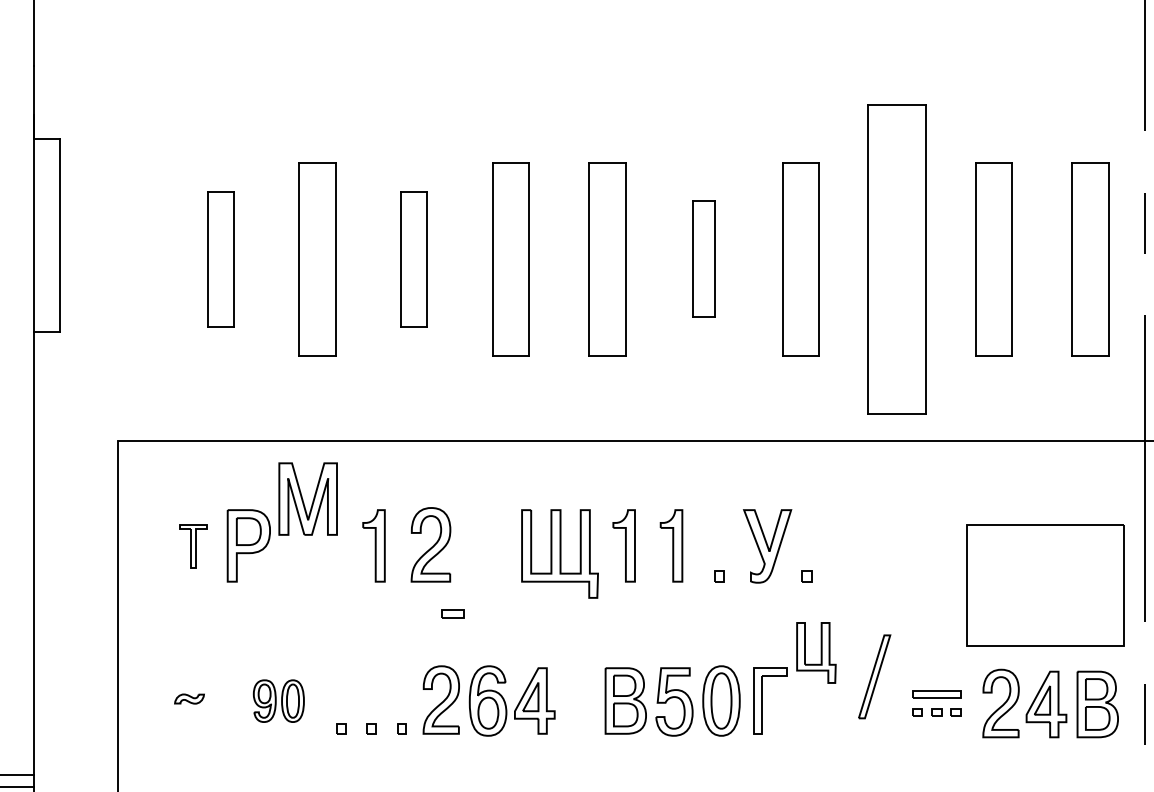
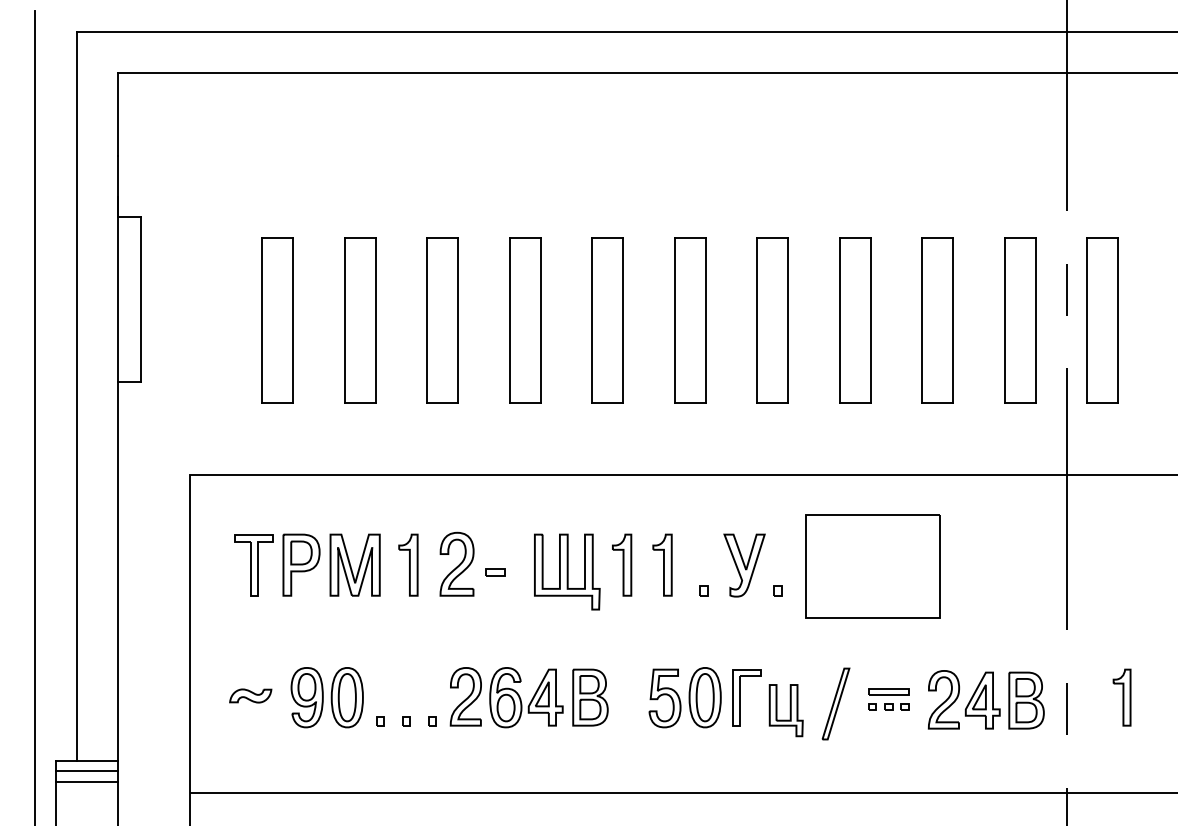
part: (220, 259) -> (277, 320), size x1.43
part: (413, 259) -> (442, 320), size x1.43
part: (704, 259) -> (690, 320), size x1.67
part: (897, 259) -> (855, 320), size x0.62
part: (307, 498) -> (354, 564), moved
part: (192, 546) -> (253, 565), size x1.67
part: (1044, 586) -> (872, 566), moved
part: (453, 614) -> (495, 572), moved
part: (815, 652) -> (785, 710), moved
part: (874, 676) -> (835, 703), moved
part: (189, 698) -> (250, 695), size x1.67
part: (278, 700) -> (326, 697), size x1.67
part: (625, 700) -> (590, 697), moved

